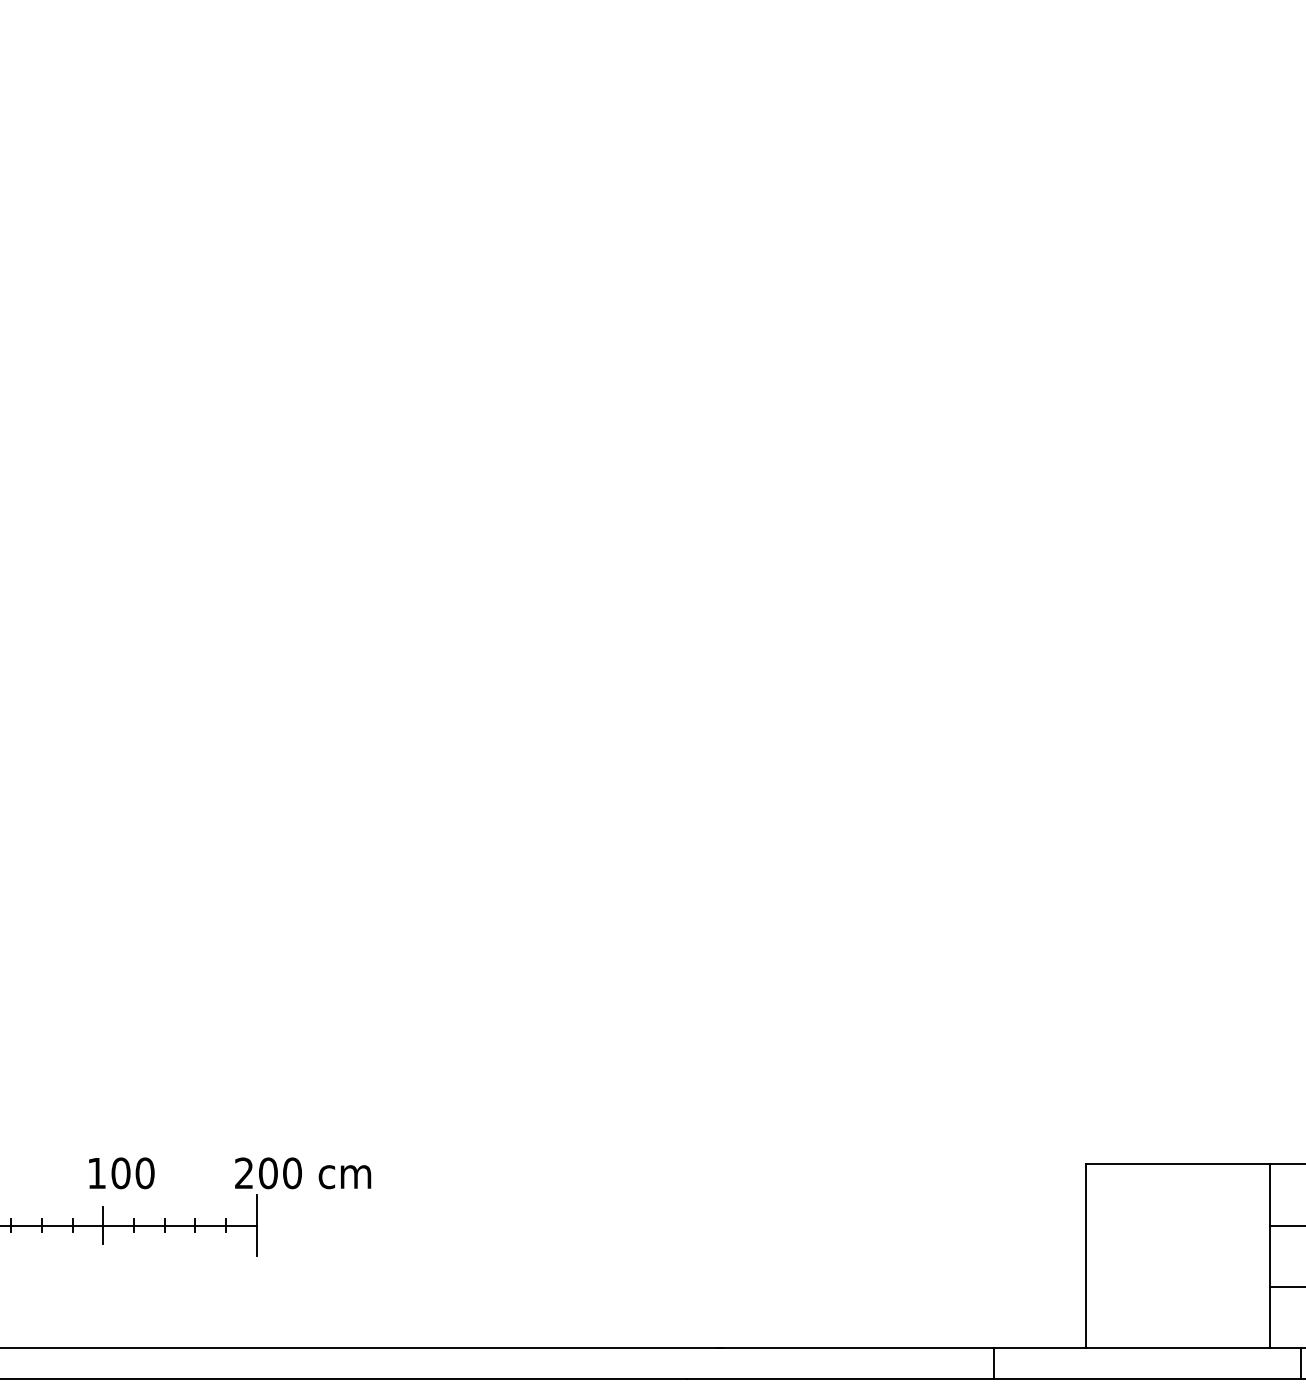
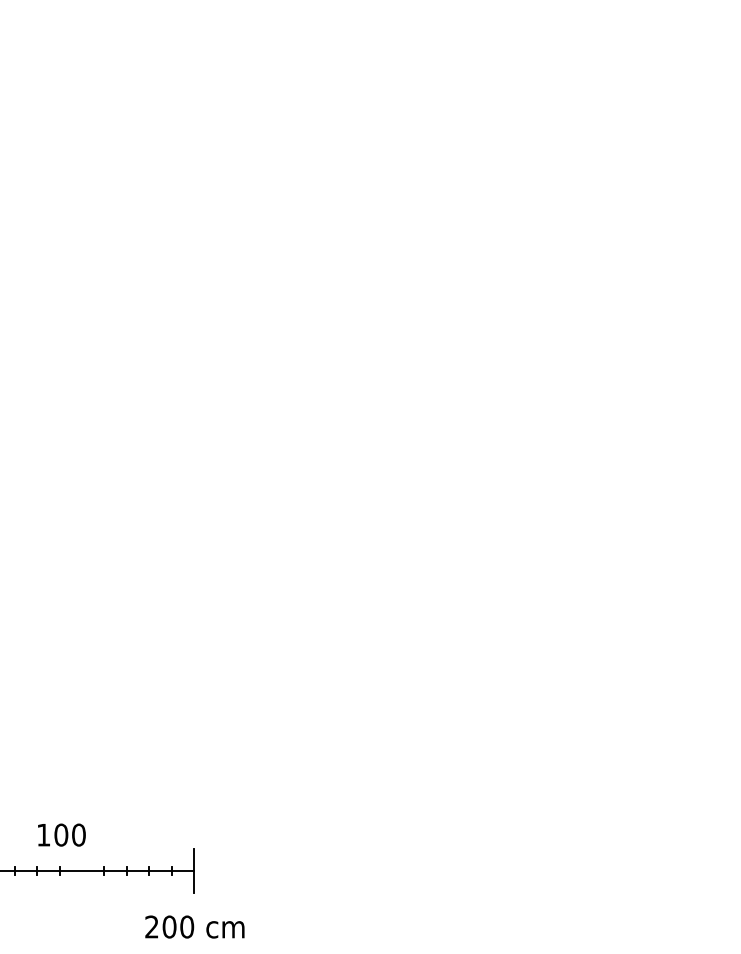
text: (121, 1173) -> (61, 835), moved
text: (303, 1173) -> (195, 927), moved
line: (103, 1225) -> (82, 870), removed

